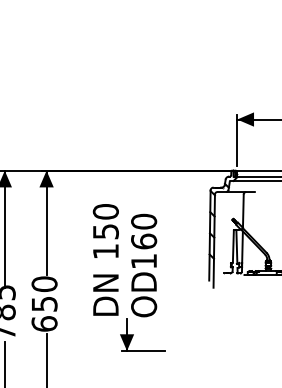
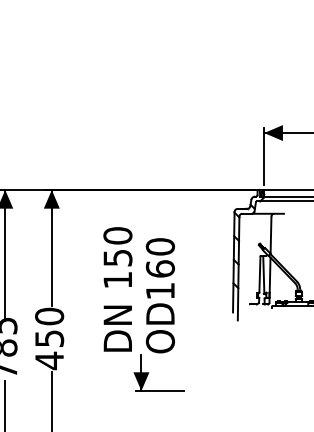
text: (44, 323) -> (49, 360), 650 -> 450

